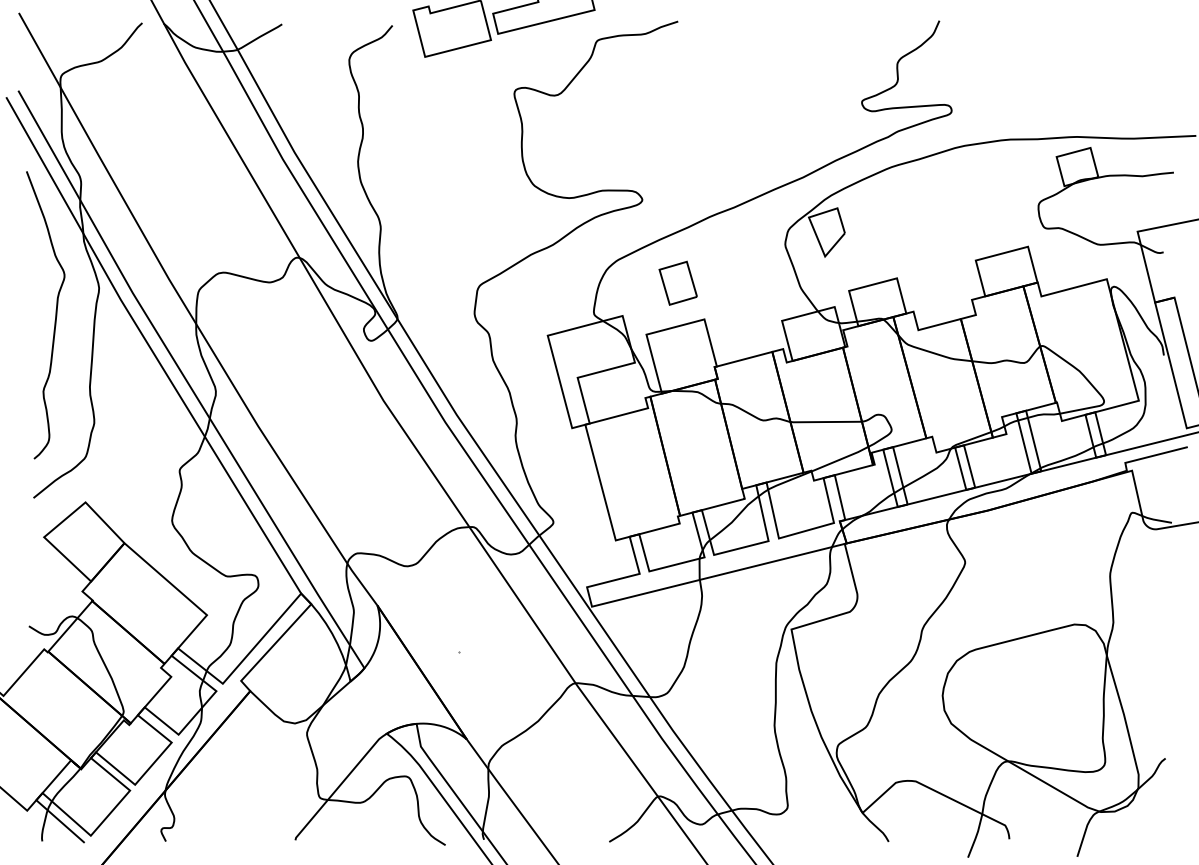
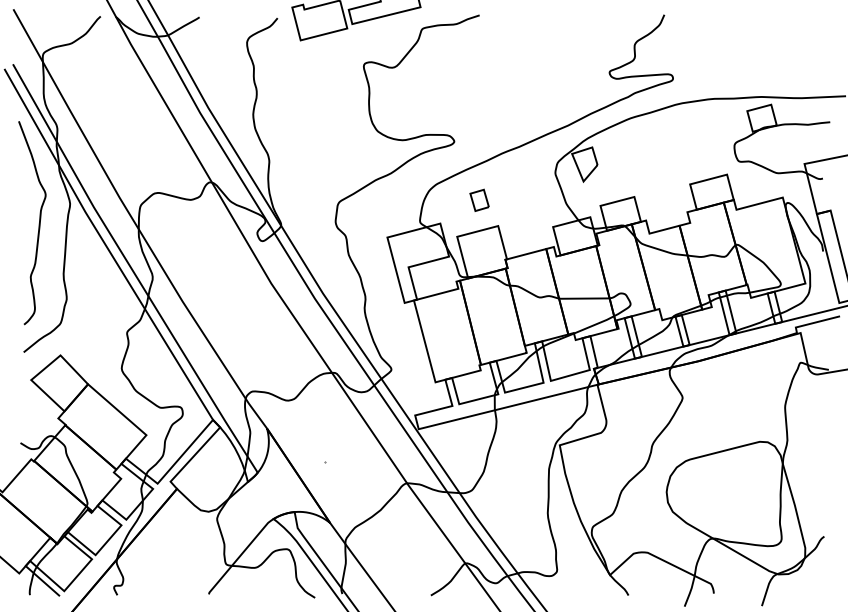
part: (677, 282) -> (479, 199), size x0.7

